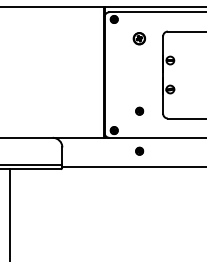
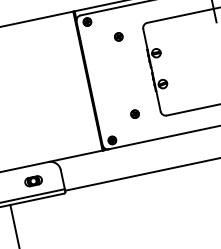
part: (139, 38) -> (118, 36), size x0.62
part: (139, 150) -> (143, 156), removed
part: (35, 151) -> (33, 180), added

